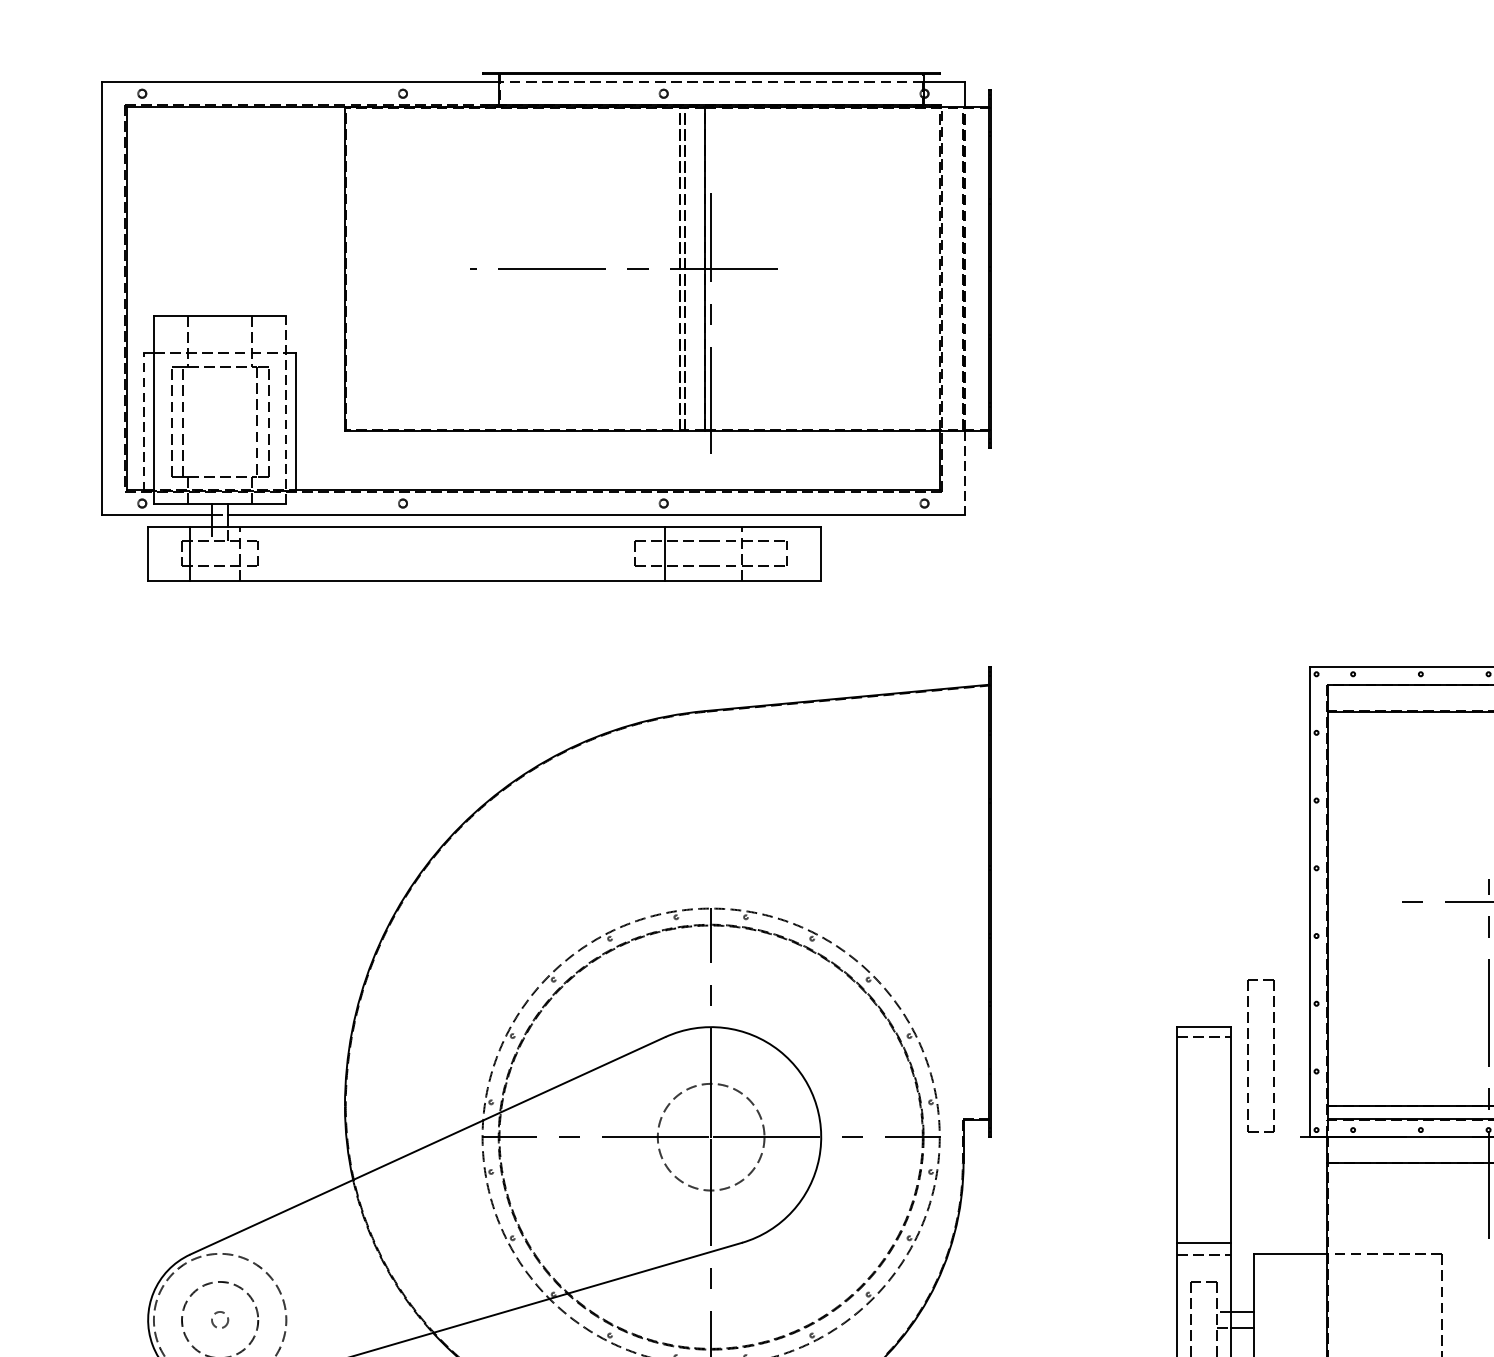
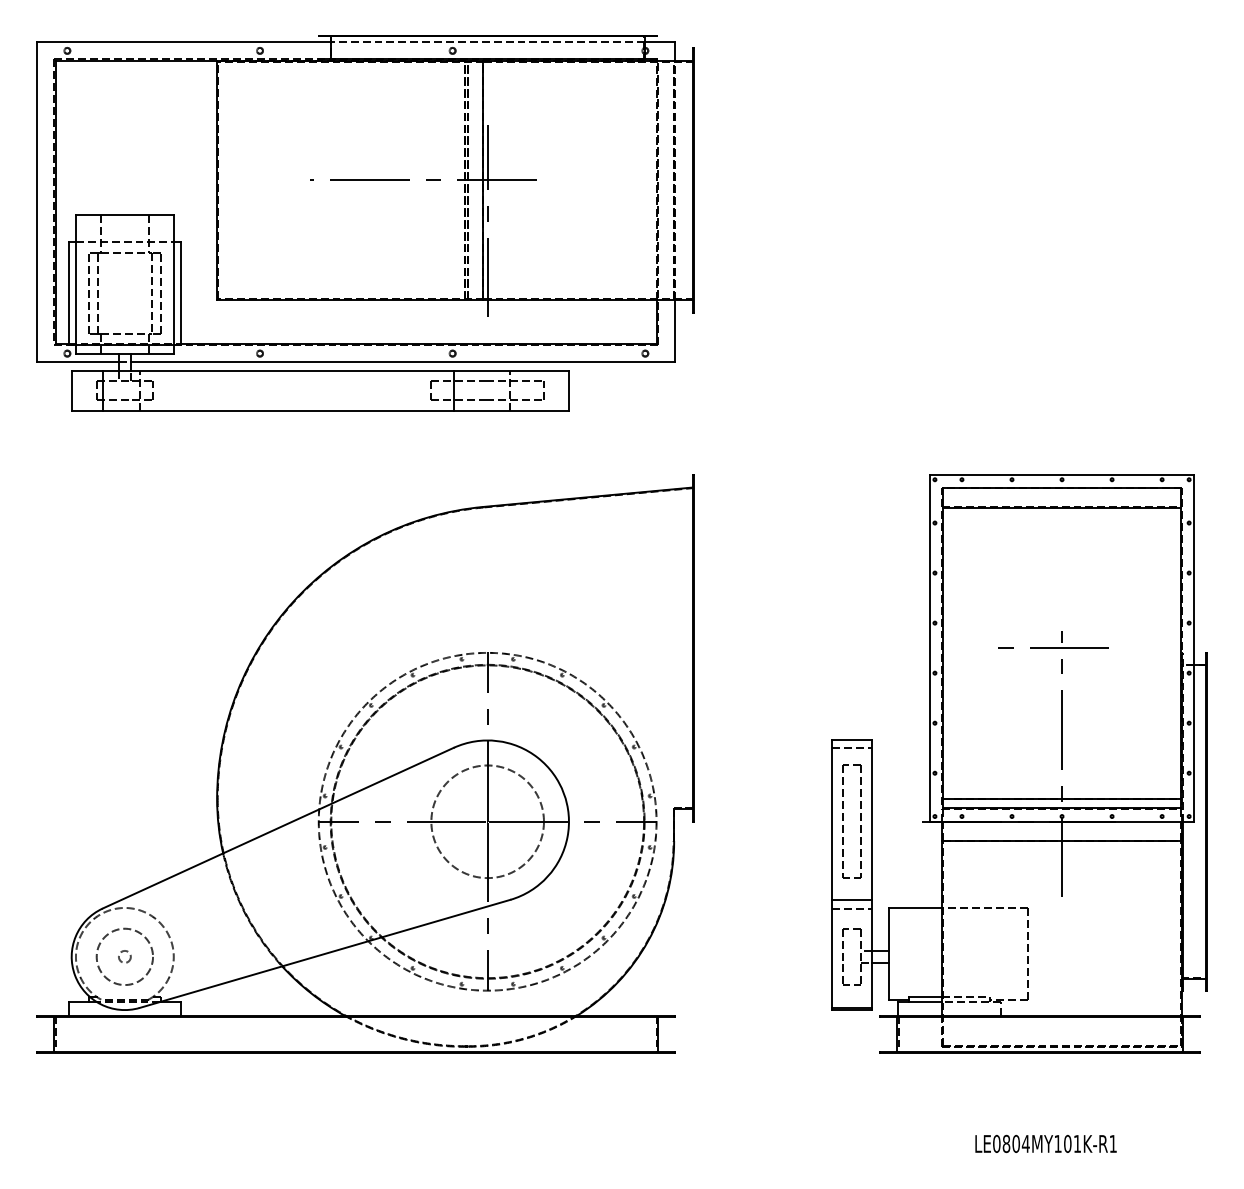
line: (285, 408) -> (173, 283), dashed -> solid
line: (143, 420) -> (68, 292), dashed -> solid
line: (965, 472) -> (675, 330), dashed -> solid
part: (1249, 1054) -> (843, 820), moved
circle: (710, 1136) -> (487, 821), size x1.43

